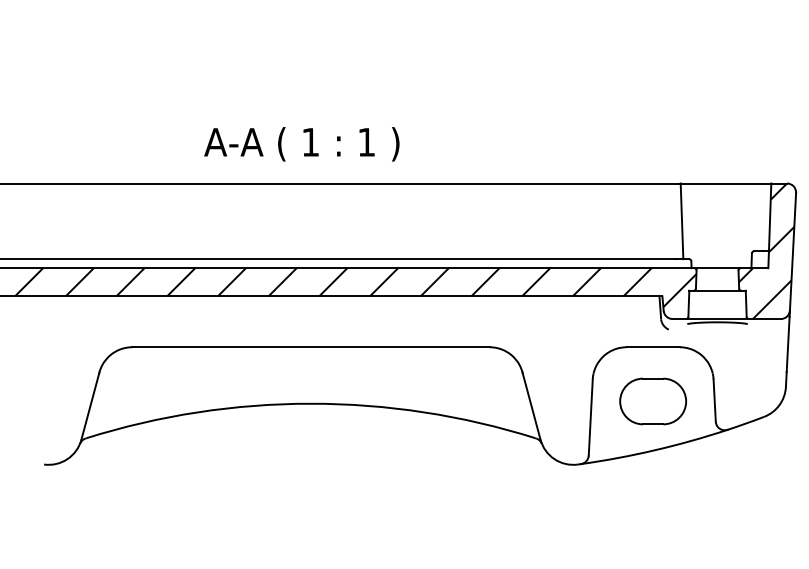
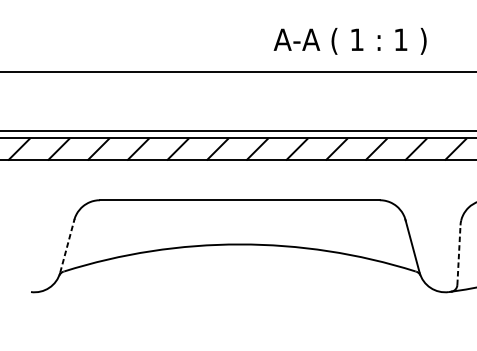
text: (301, 144) -> (349, 41), moved
line: (90, 406) -> (67, 246), solid -> dashed
line: (590, 417) -> (458, 255), solid -> dashed

